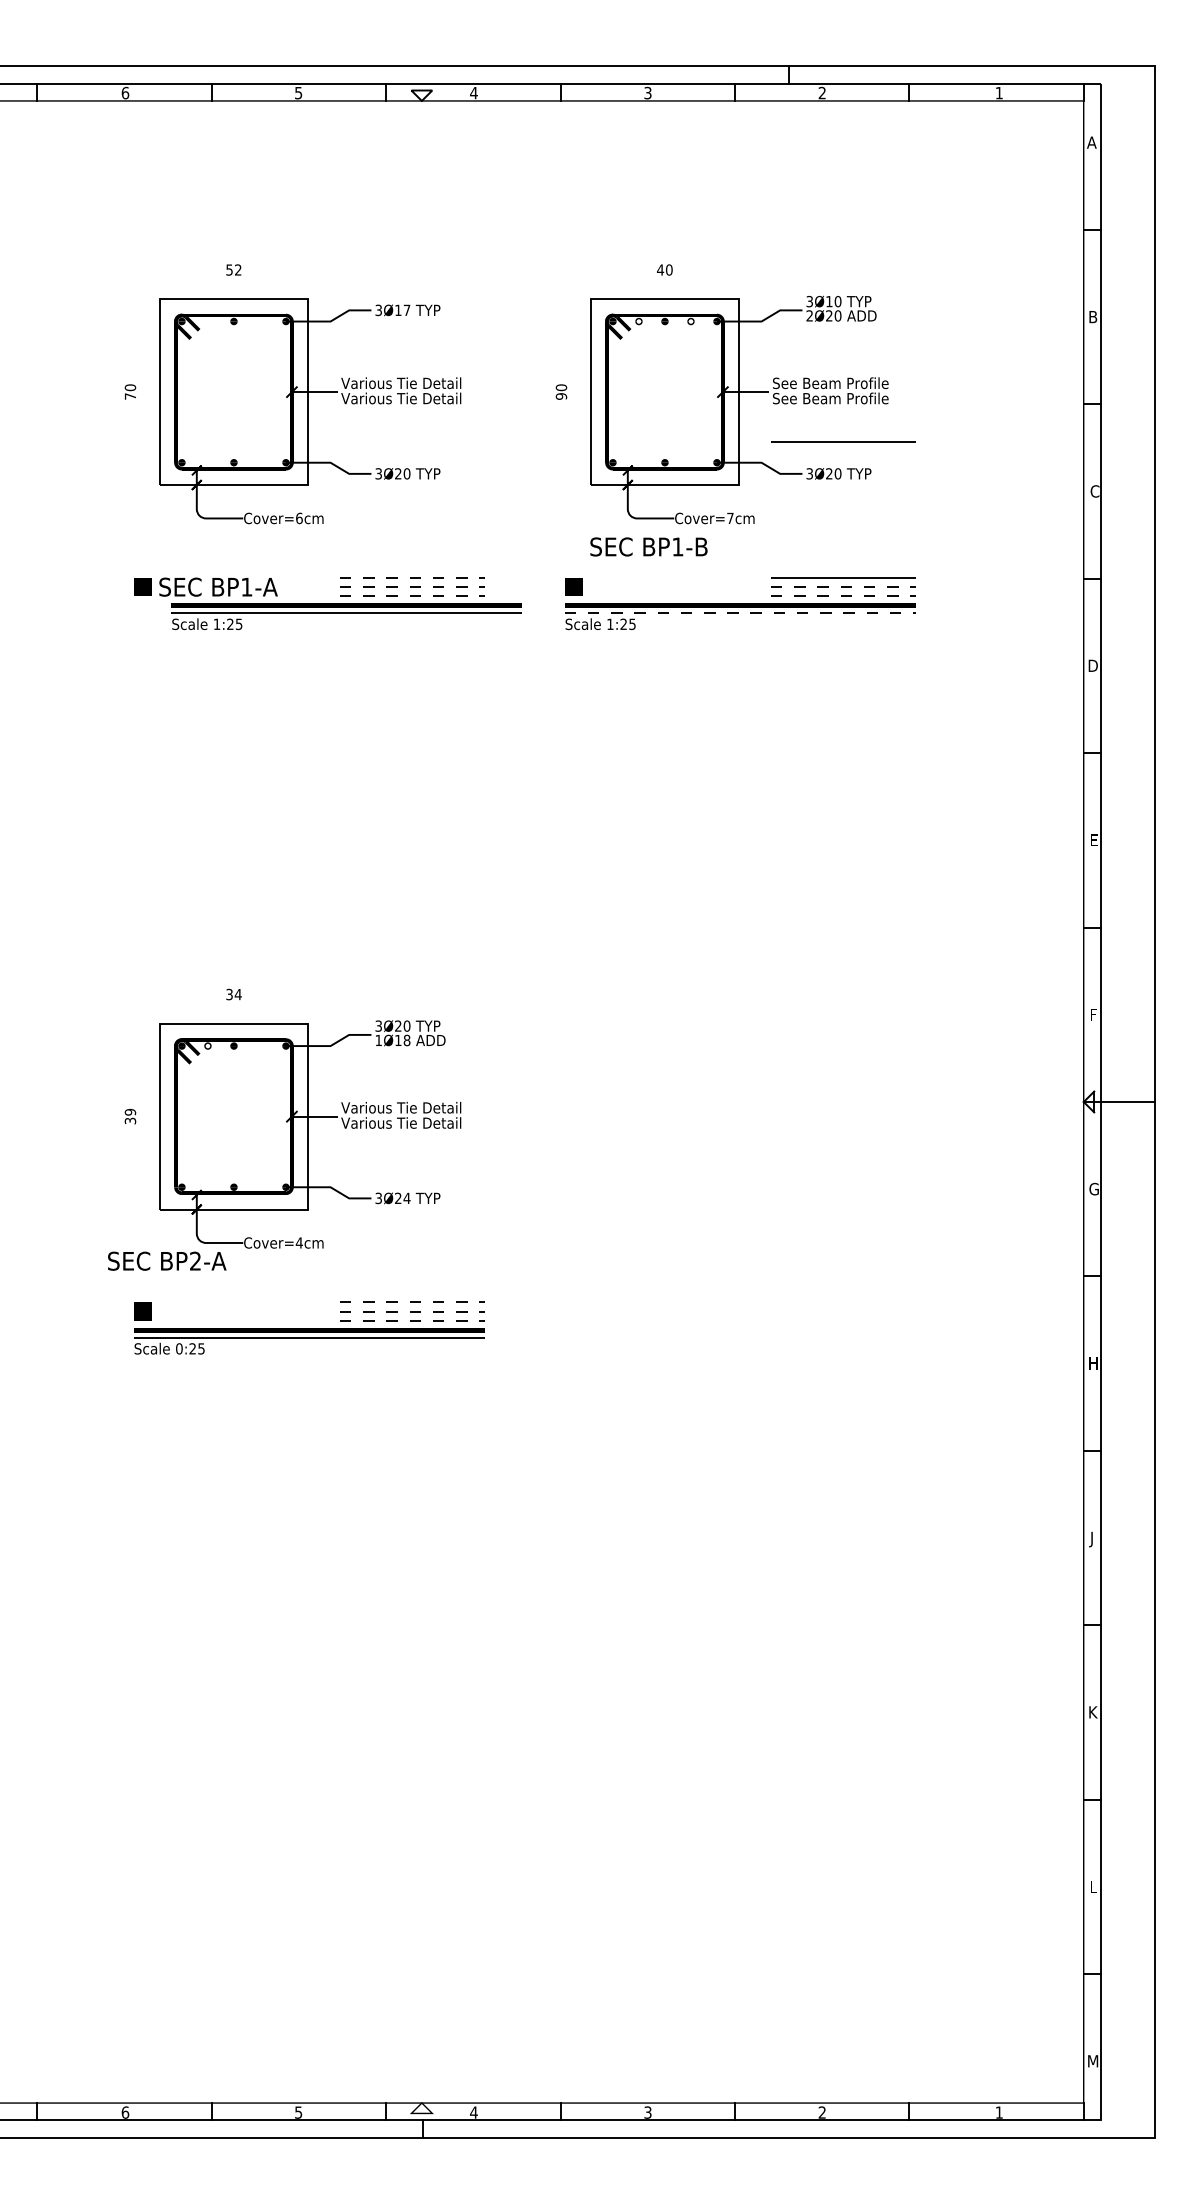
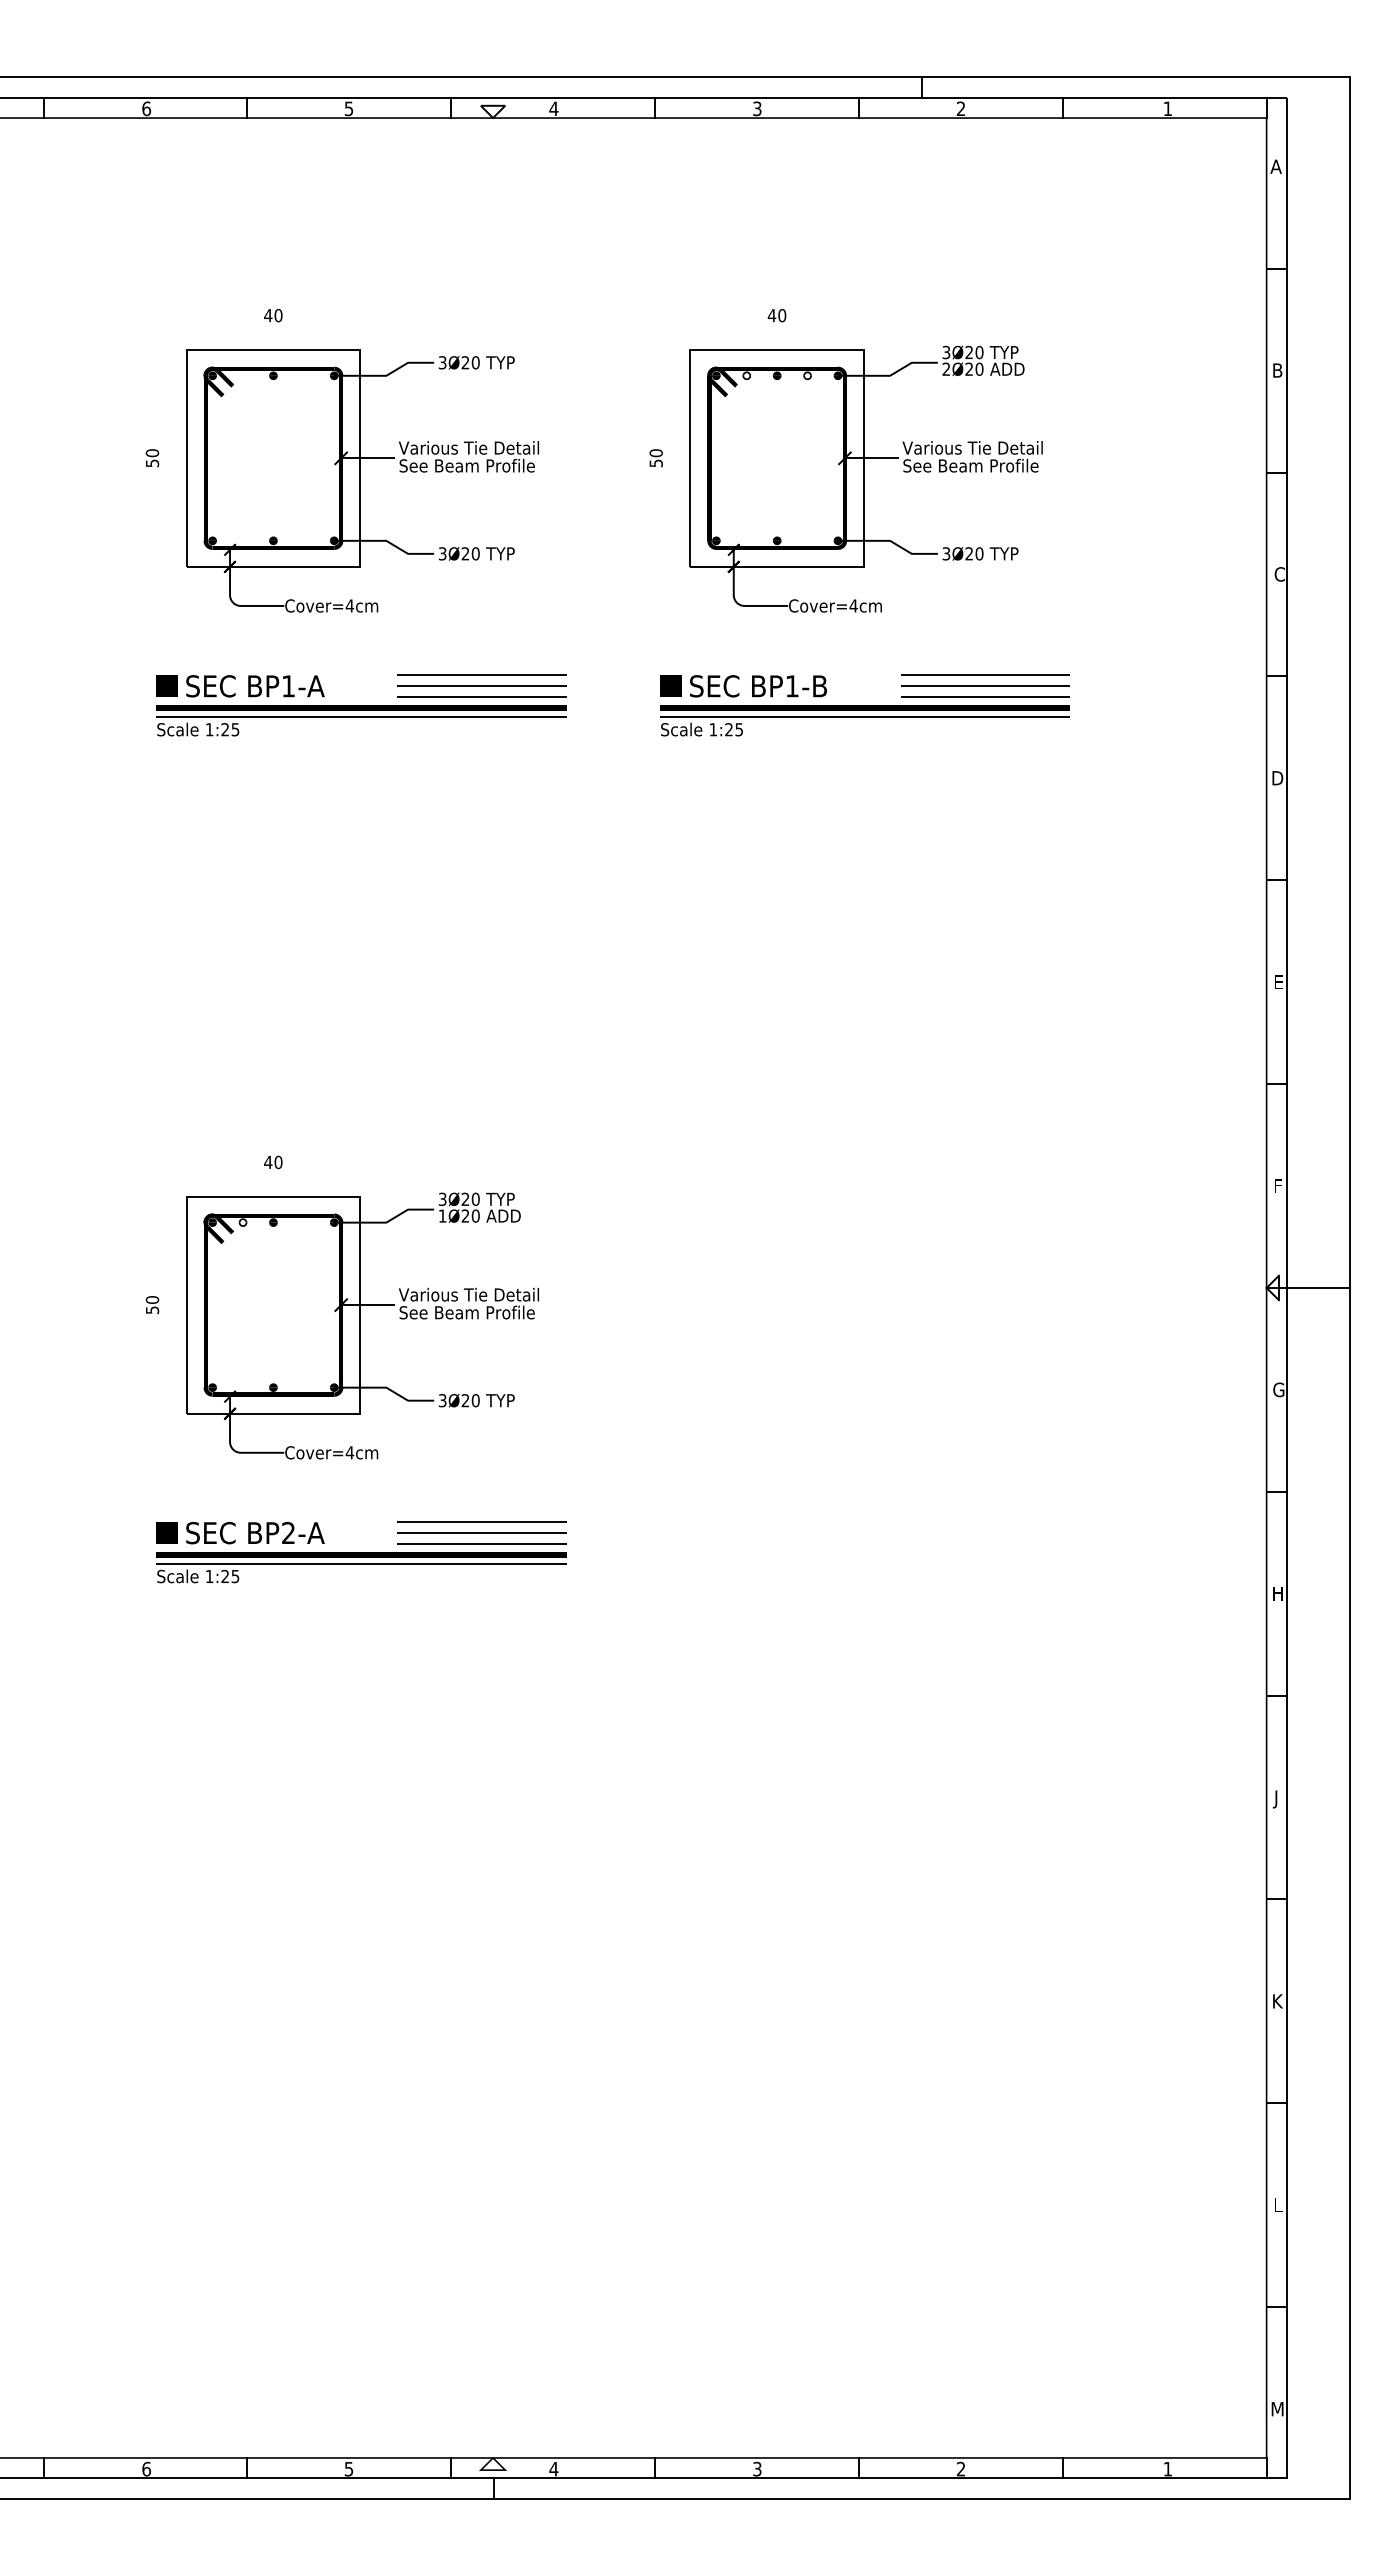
text: (234, 269) -> (273, 315), 52 -> 40
text: (828, 300) -> (968, 351), 3Ø10 -> 3Ø20
text: (402, 310) -> (470, 362), 3Ø17 -> 3Ø20
text: (832, 382) -> (972, 447), See Beam Profile -> Various Tie Detail
text: (130, 396) -> (152, 463), 70 -> 50
text: (560, 396) -> (655, 463), 90 -> 50
text: (400, 398) -> (468, 465), Various Tie Detail -> See Beam Profile
line: (843, 441) -> (985, 515), removed
text: (299, 518) -> (349, 605), Cover=6cm -> Cover=4cm
text: (730, 518) -> (853, 605), Cover=7cm -> Cover=4cm
text: (648, 547) -> (758, 686), moved
line: (411, 577) -> (481, 675), dashed -> solid
line: (411, 587) -> (481, 686), dashed -> solid
line: (843, 587) -> (985, 686), dashed -> solid
line: (411, 596) -> (481, 697), dashed -> solid
line: (843, 596) -> (985, 697), dashed -> solid
line: (740, 613) -> (865, 716), dashed -> solid
part: (346, 616) -> (361, 720), moved
text: (234, 994) -> (273, 1162), 34 -> 40
text: (402, 1039) -> (470, 1215), 1Ø18 -> 1Ø20
text: (130, 1116) -> (152, 1304), 39 -> 50
text: (400, 1122) -> (468, 1312), Various Tie Detail -> See Beam Profile
text: (406, 1198) -> (475, 1400), 3Ø24 -> 3Ø20
text: (167, 1261) -> (255, 1533), moved
line: (411, 1302) -> (481, 1522), dashed -> solid
line: (411, 1312) -> (481, 1533), dashed -> solid
line: (411, 1320) -> (481, 1543), dashed -> solid
text: (179, 1348) -> (209, 1576), 0:25 -> 1:25

